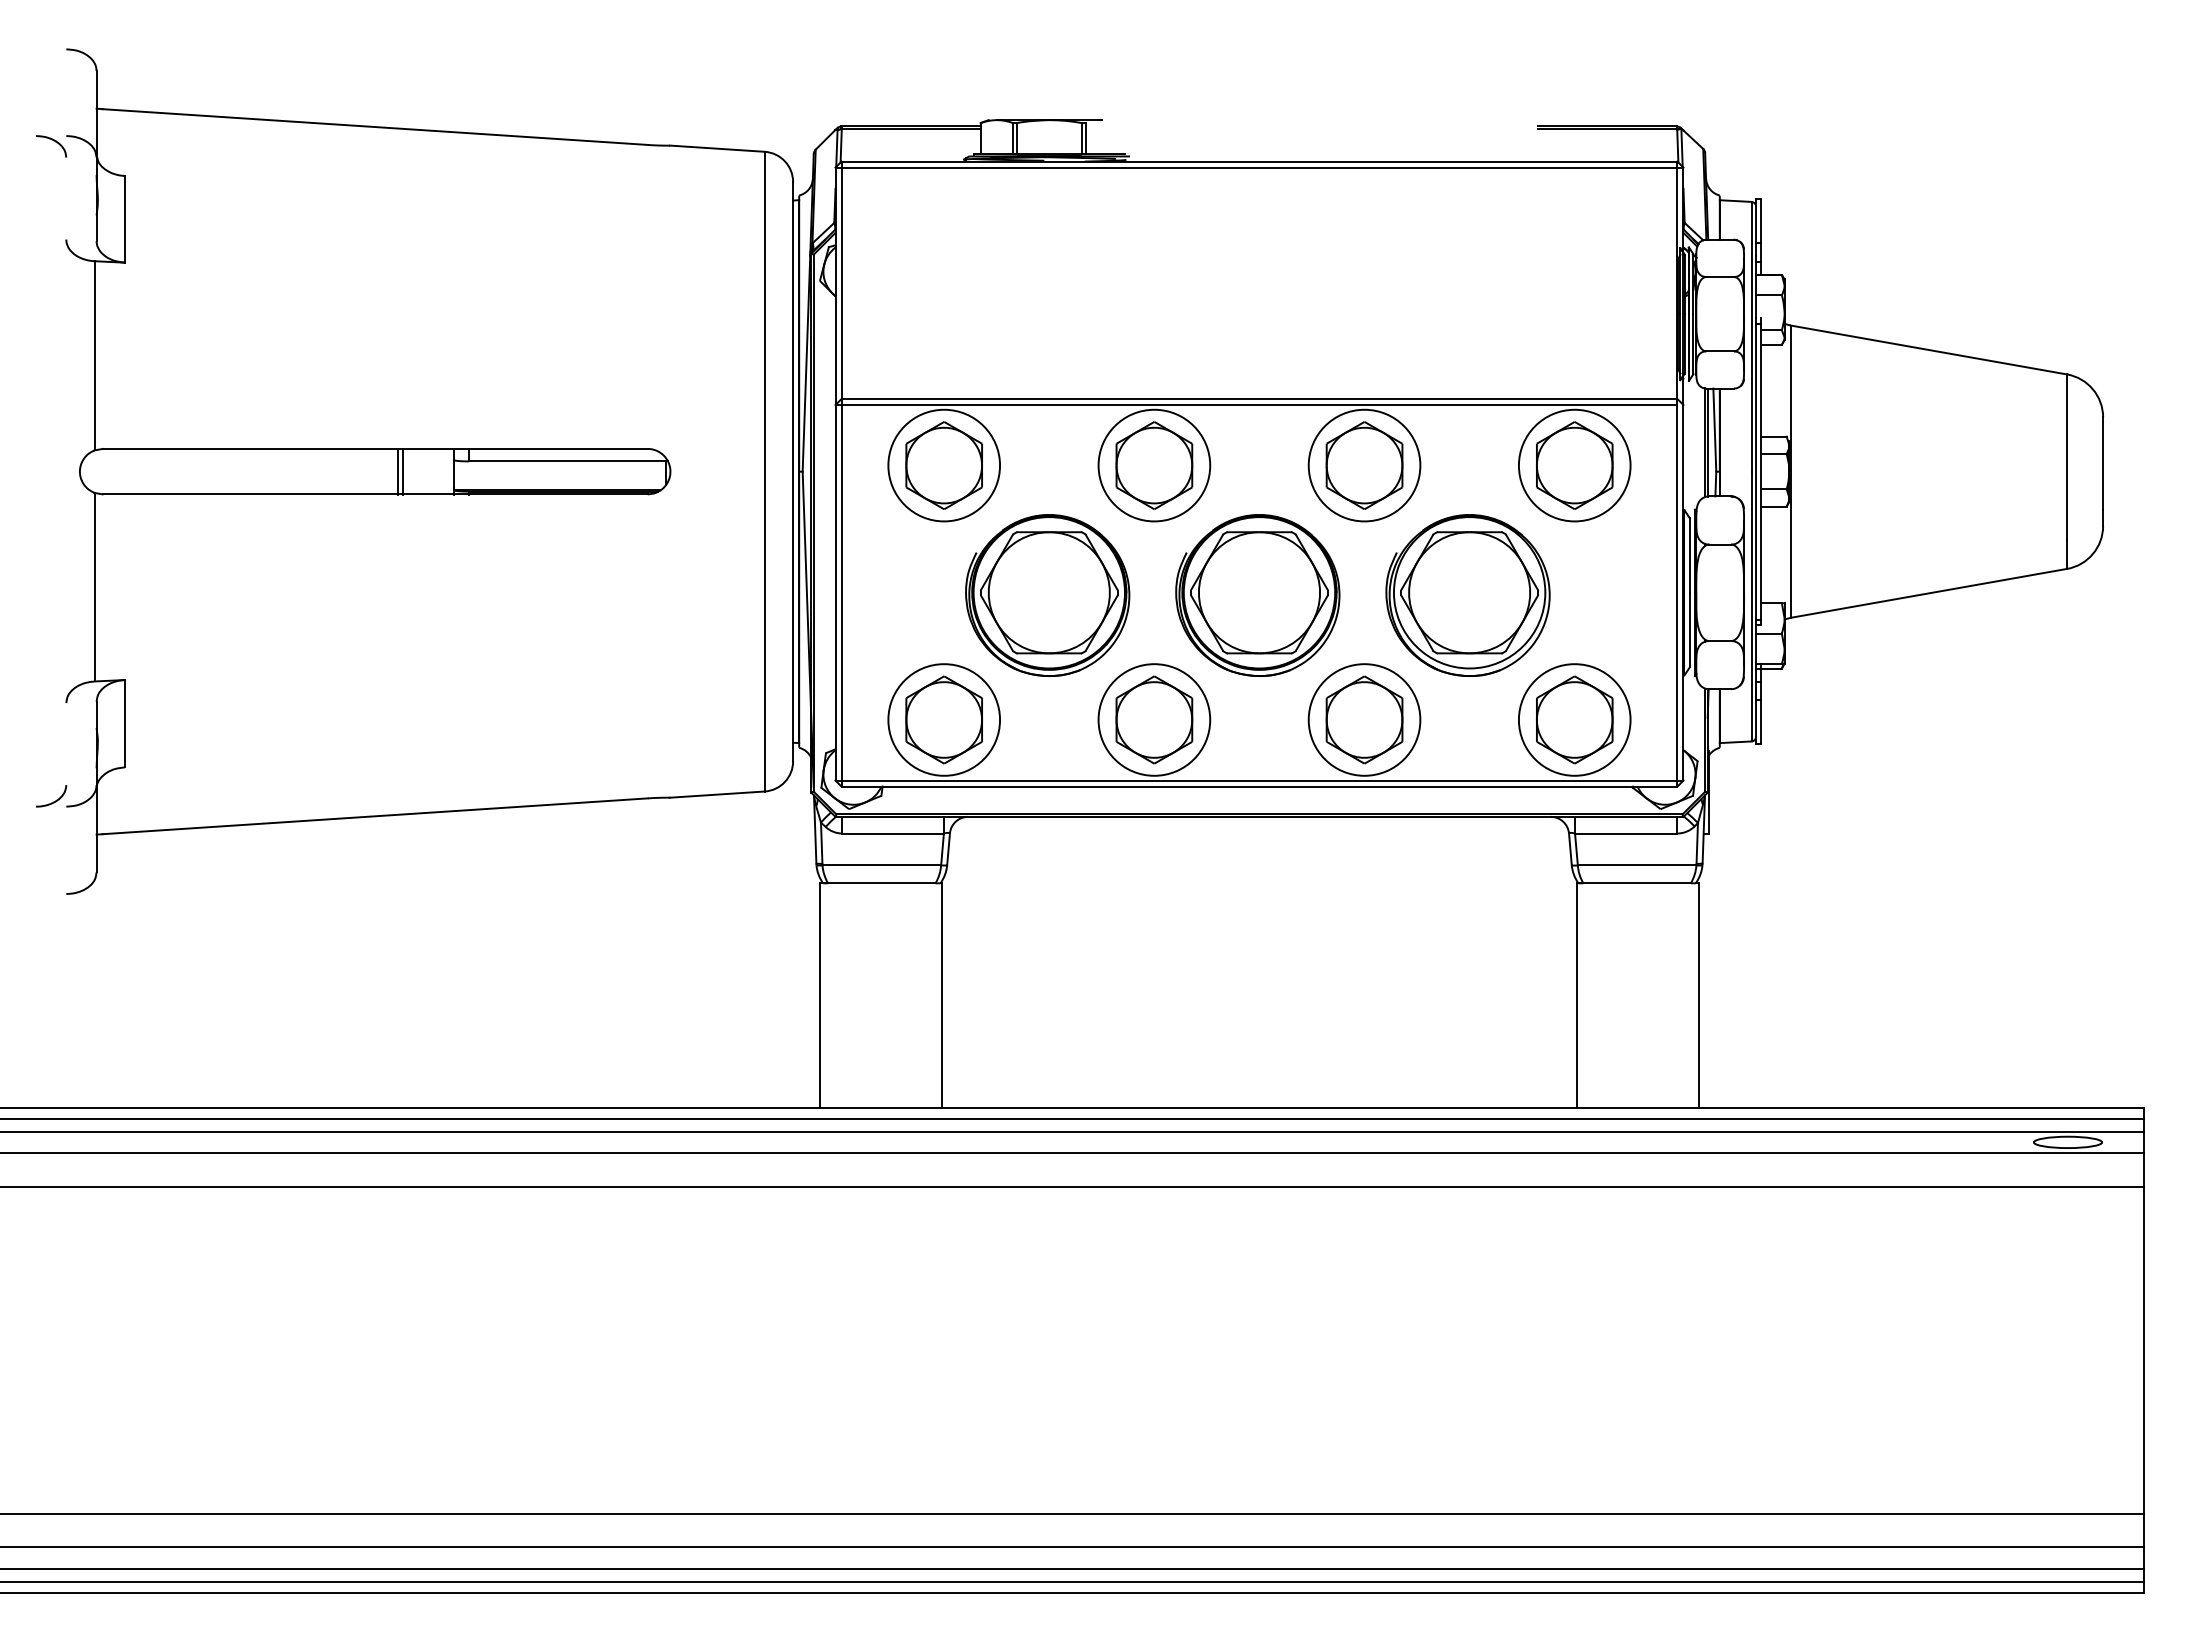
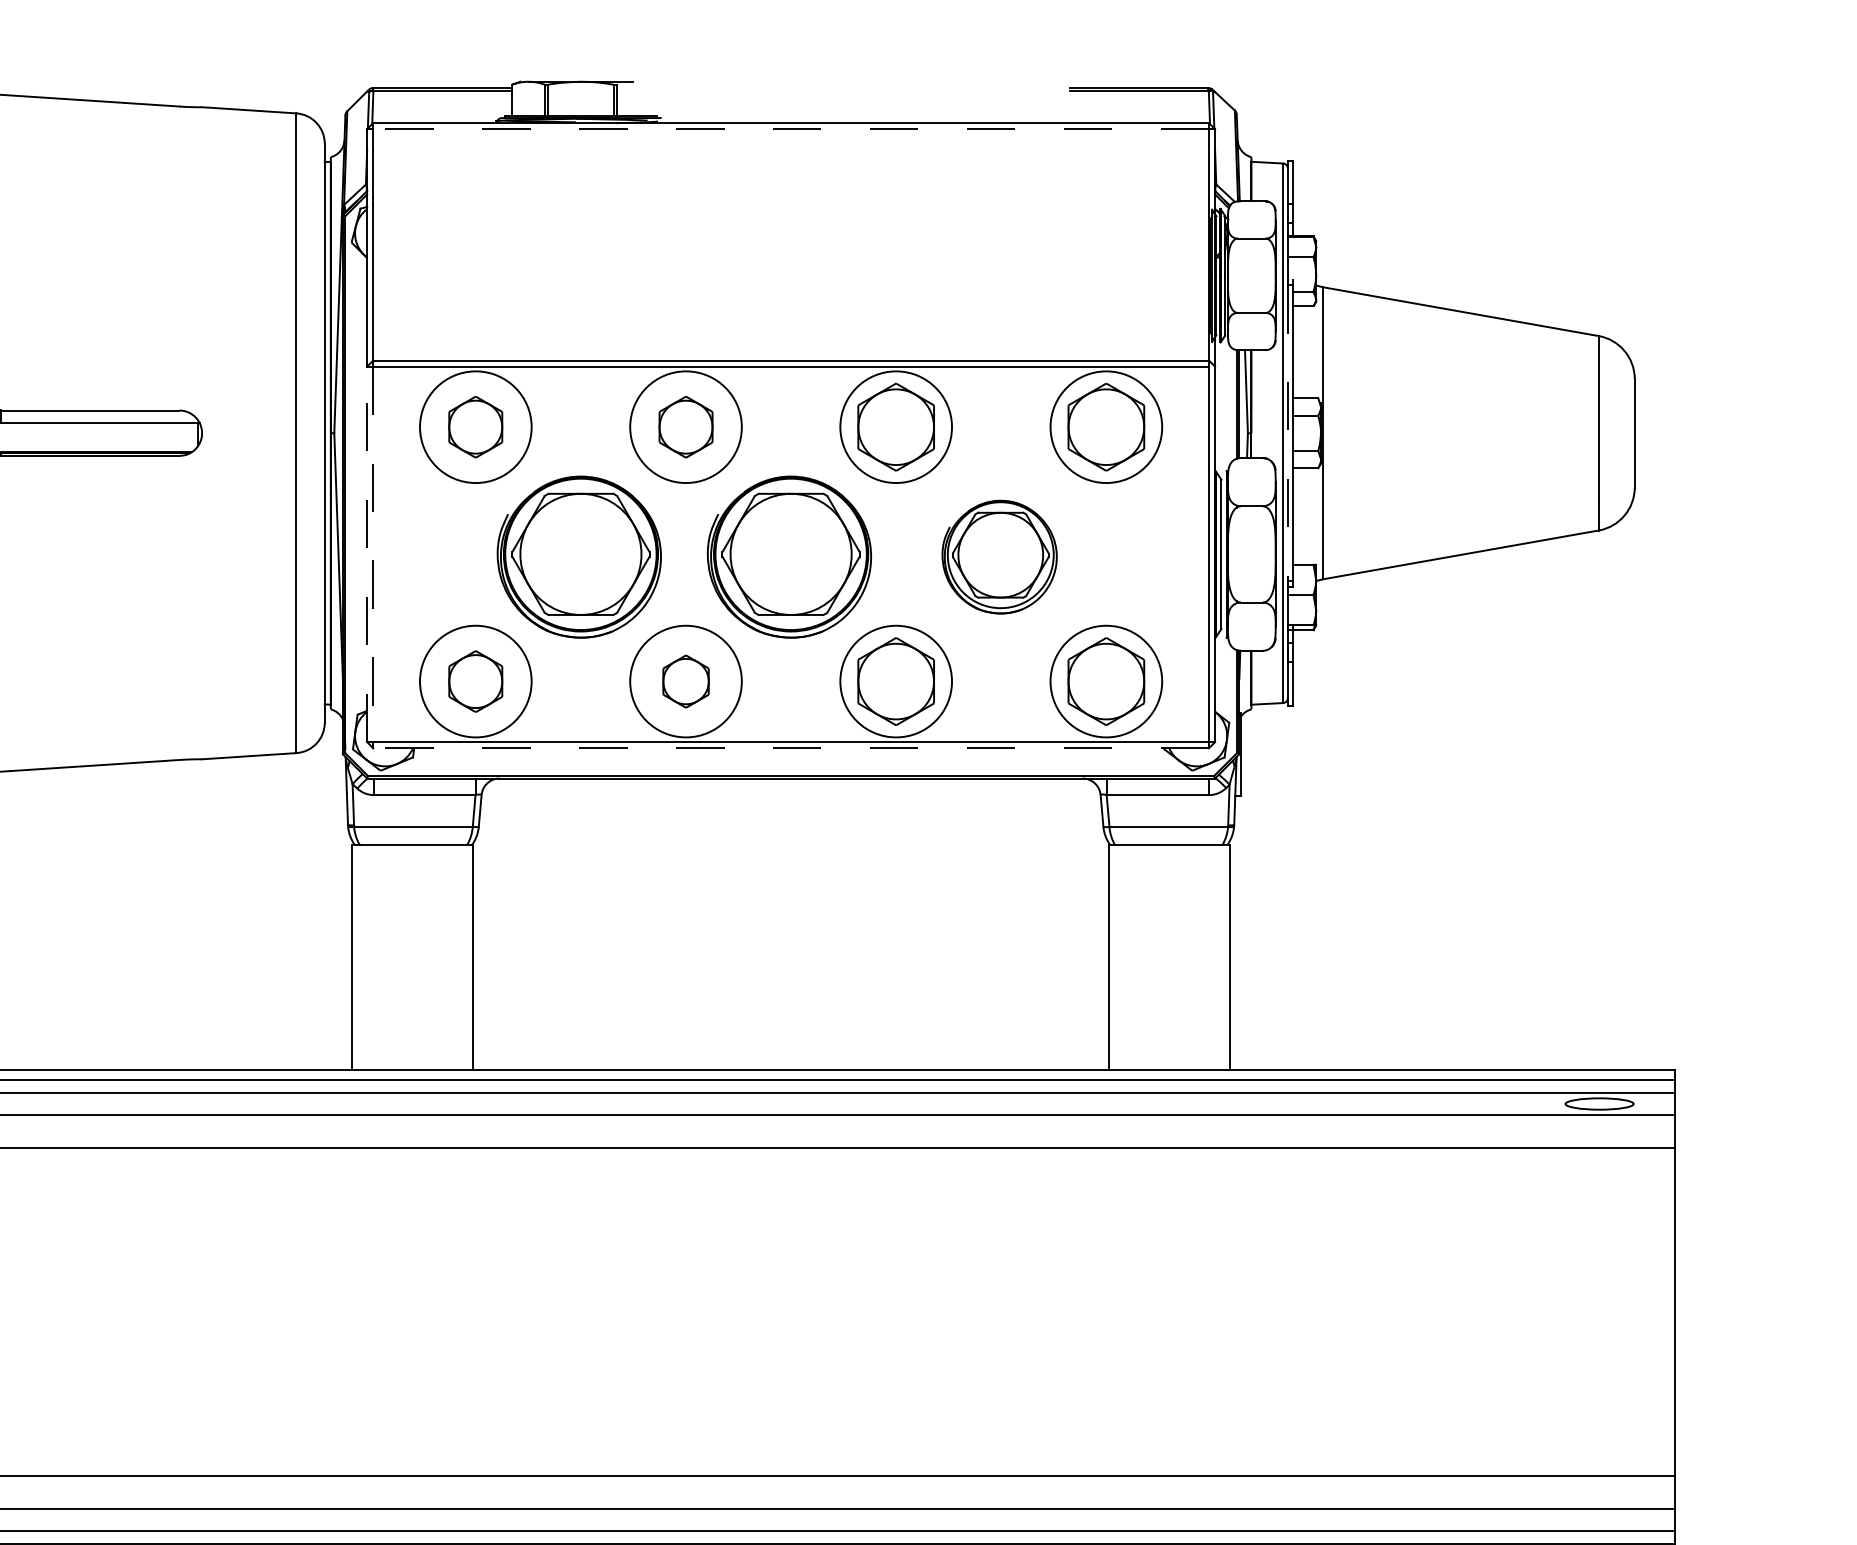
line: (1259, 167) -> (791, 129), solid -> dashed
part: (943, 465) -> (475, 427), size x0.7
part: (1154, 465) -> (686, 427), size x0.7
line: (1756, 472) -> (1288, 434), solid -> dashed
line: (835, 592) -> (367, 554), solid -> dashed
line: (841, 592) -> (373, 554), solid -> dashed
part: (1467, 595) -> (999, 557), size x0.7
part: (943, 719) -> (475, 681), size x0.7
part: (1154, 719) -> (686, 681), size x0.6
line: (1259, 786) -> (791, 748), solid -> dashed

